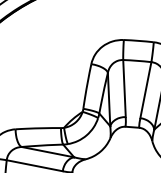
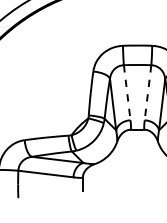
line: (124, 88) -> (127, 92), solid -> dashed
line: (146, 89) -> (148, 92), solid -> dashed

